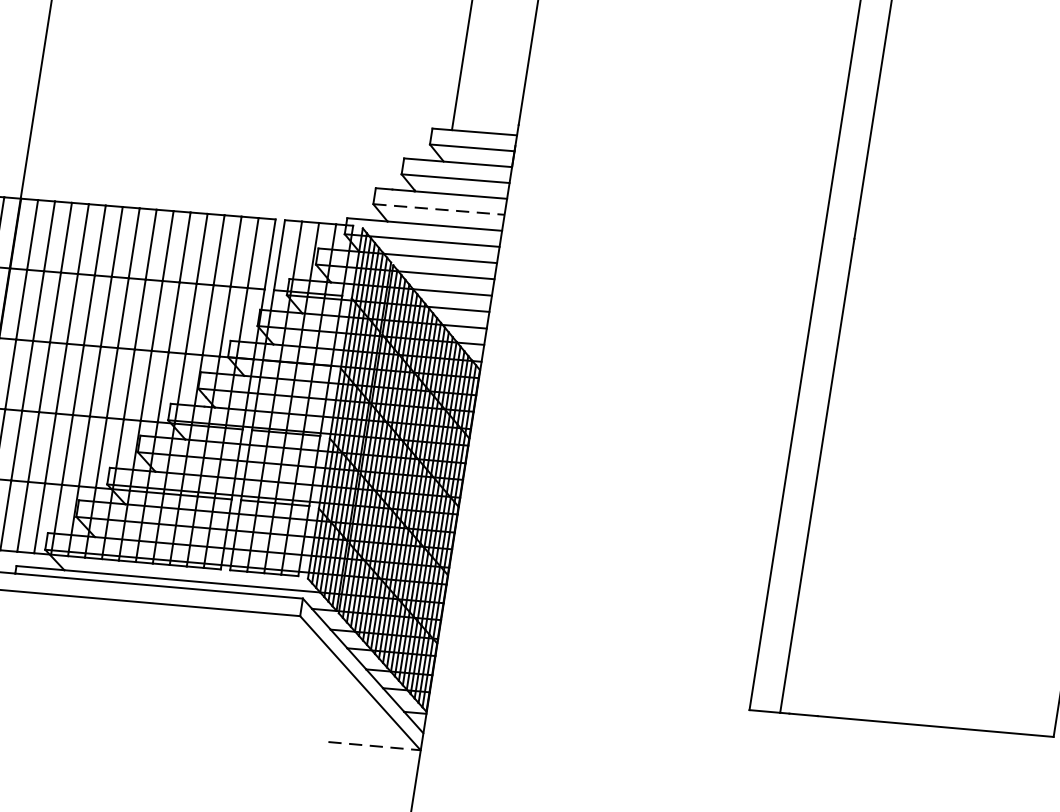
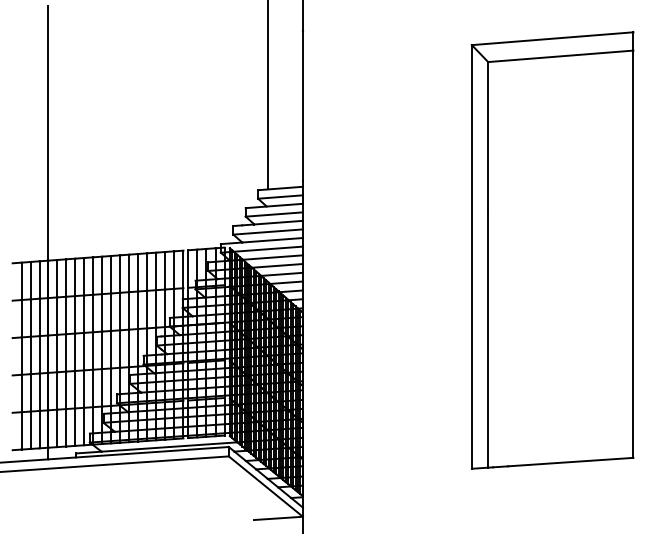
line: (439, 210) -> (268, 232), dashed -> solid
line: (374, 746) -> (278, 518), dashed -> solid

